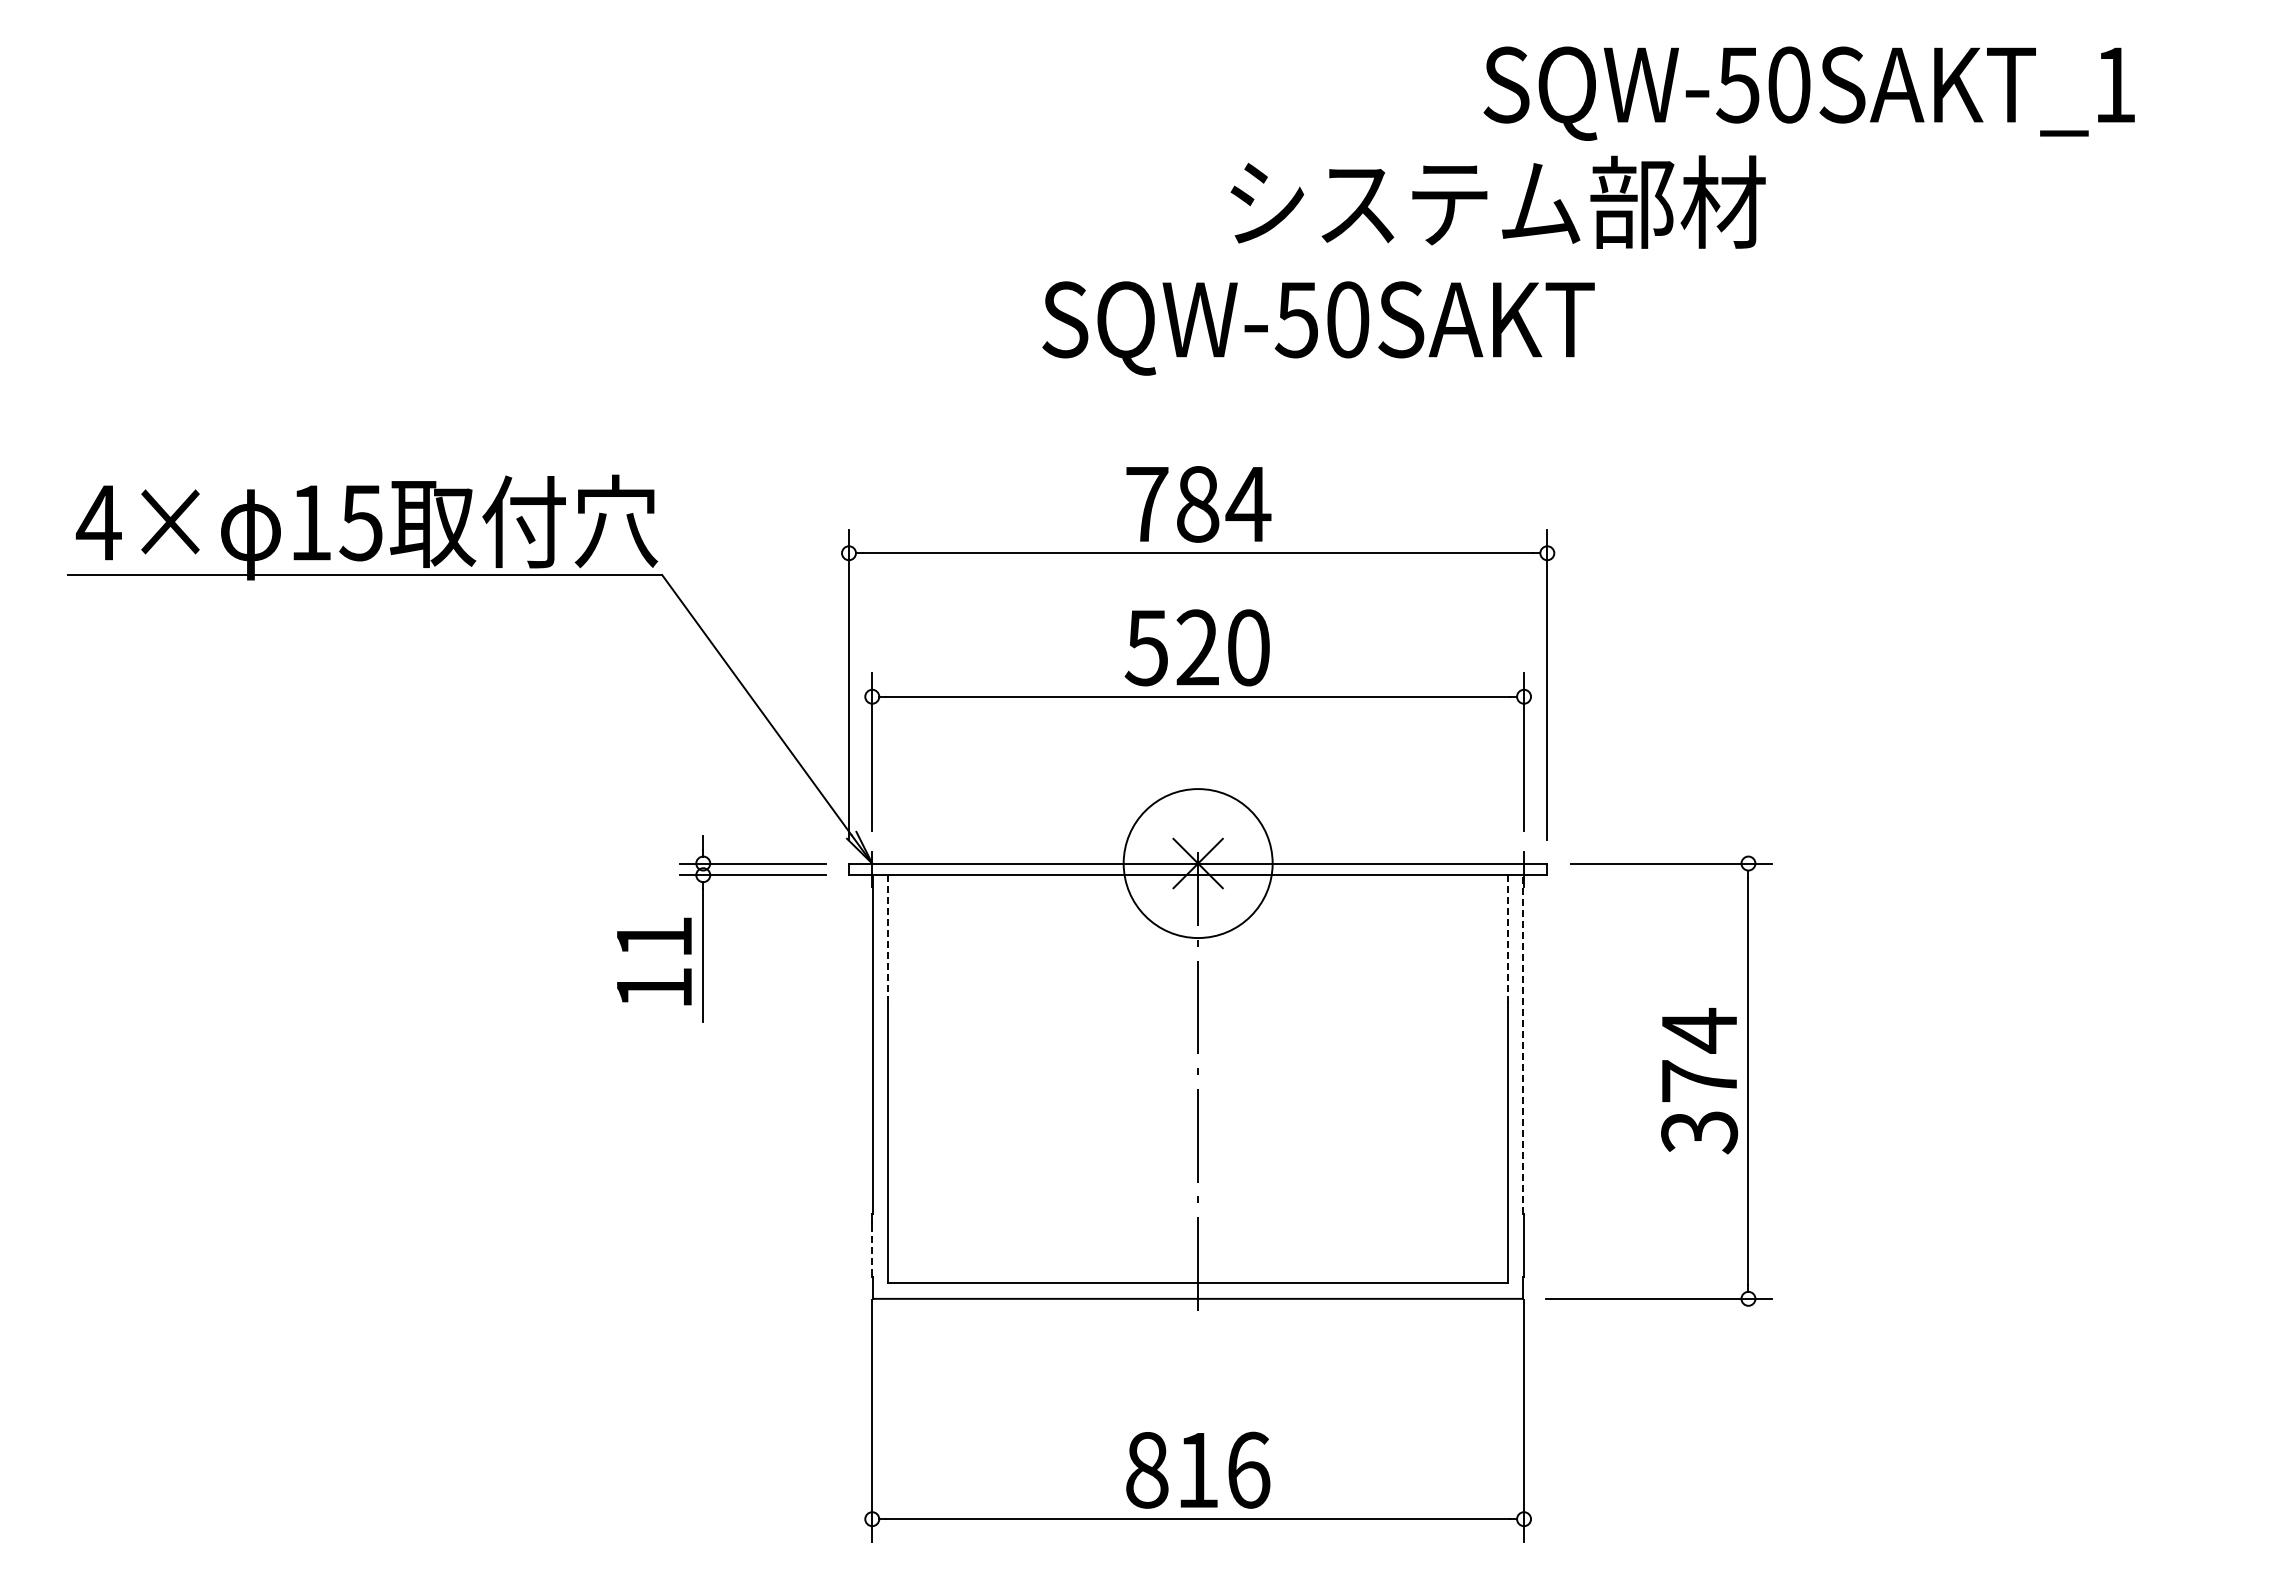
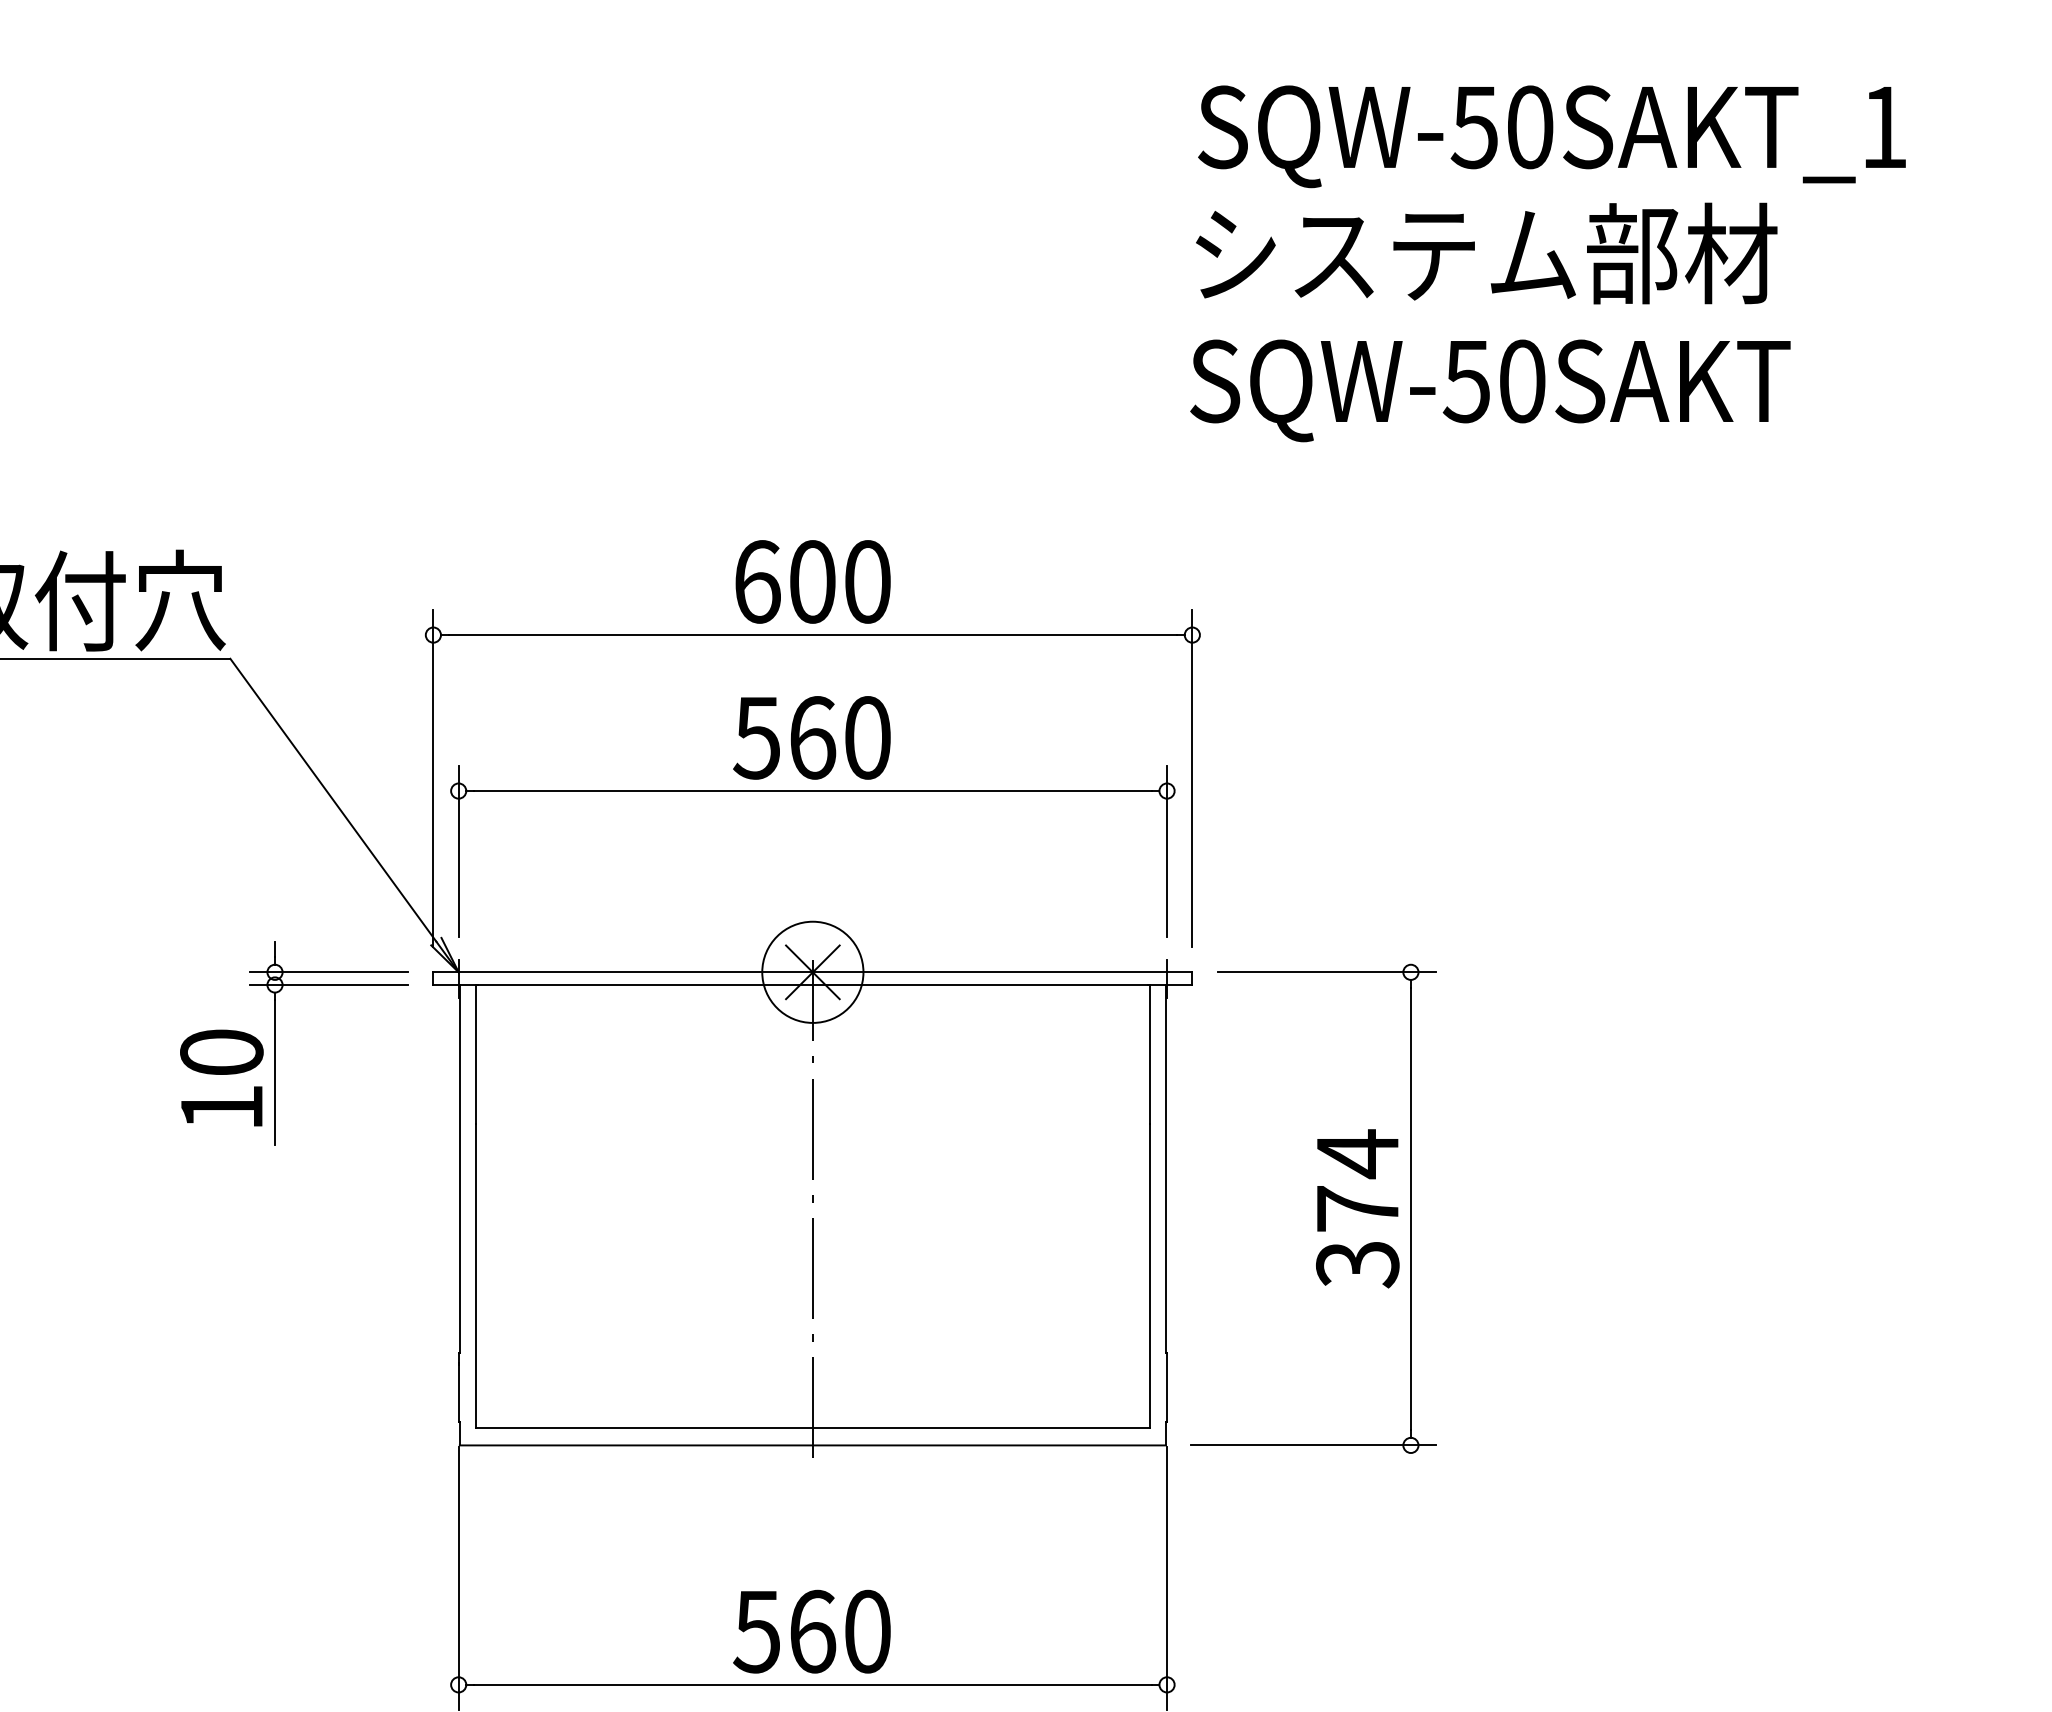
text: (1808, 93) -> (1551, 136), moved
text: (1497, 201) -> (1485, 252), moved
text: (1318, 328) -> (1490, 390), moved
text: (1198, 503) -> (813, 581), 784 -> 600
text: (1197, 647) -> (812, 737), 520 -> 560
circle: (1197, 863) -> (812, 972), size x0.62
text: (653, 936) -> (220, 1051), 11 -> 10
line: (888, 938) -> (476, 1053), dashed -> solid
line: (1508, 938) -> (1150, 1053), dashed -> solid
line: (1523, 1044) -> (1166, 1168), dashed -> solid
line: (872, 1251) -> (458, 1393), dashed -> solid
text: (1197, 1469) -> (812, 1630), 816 -> 560

